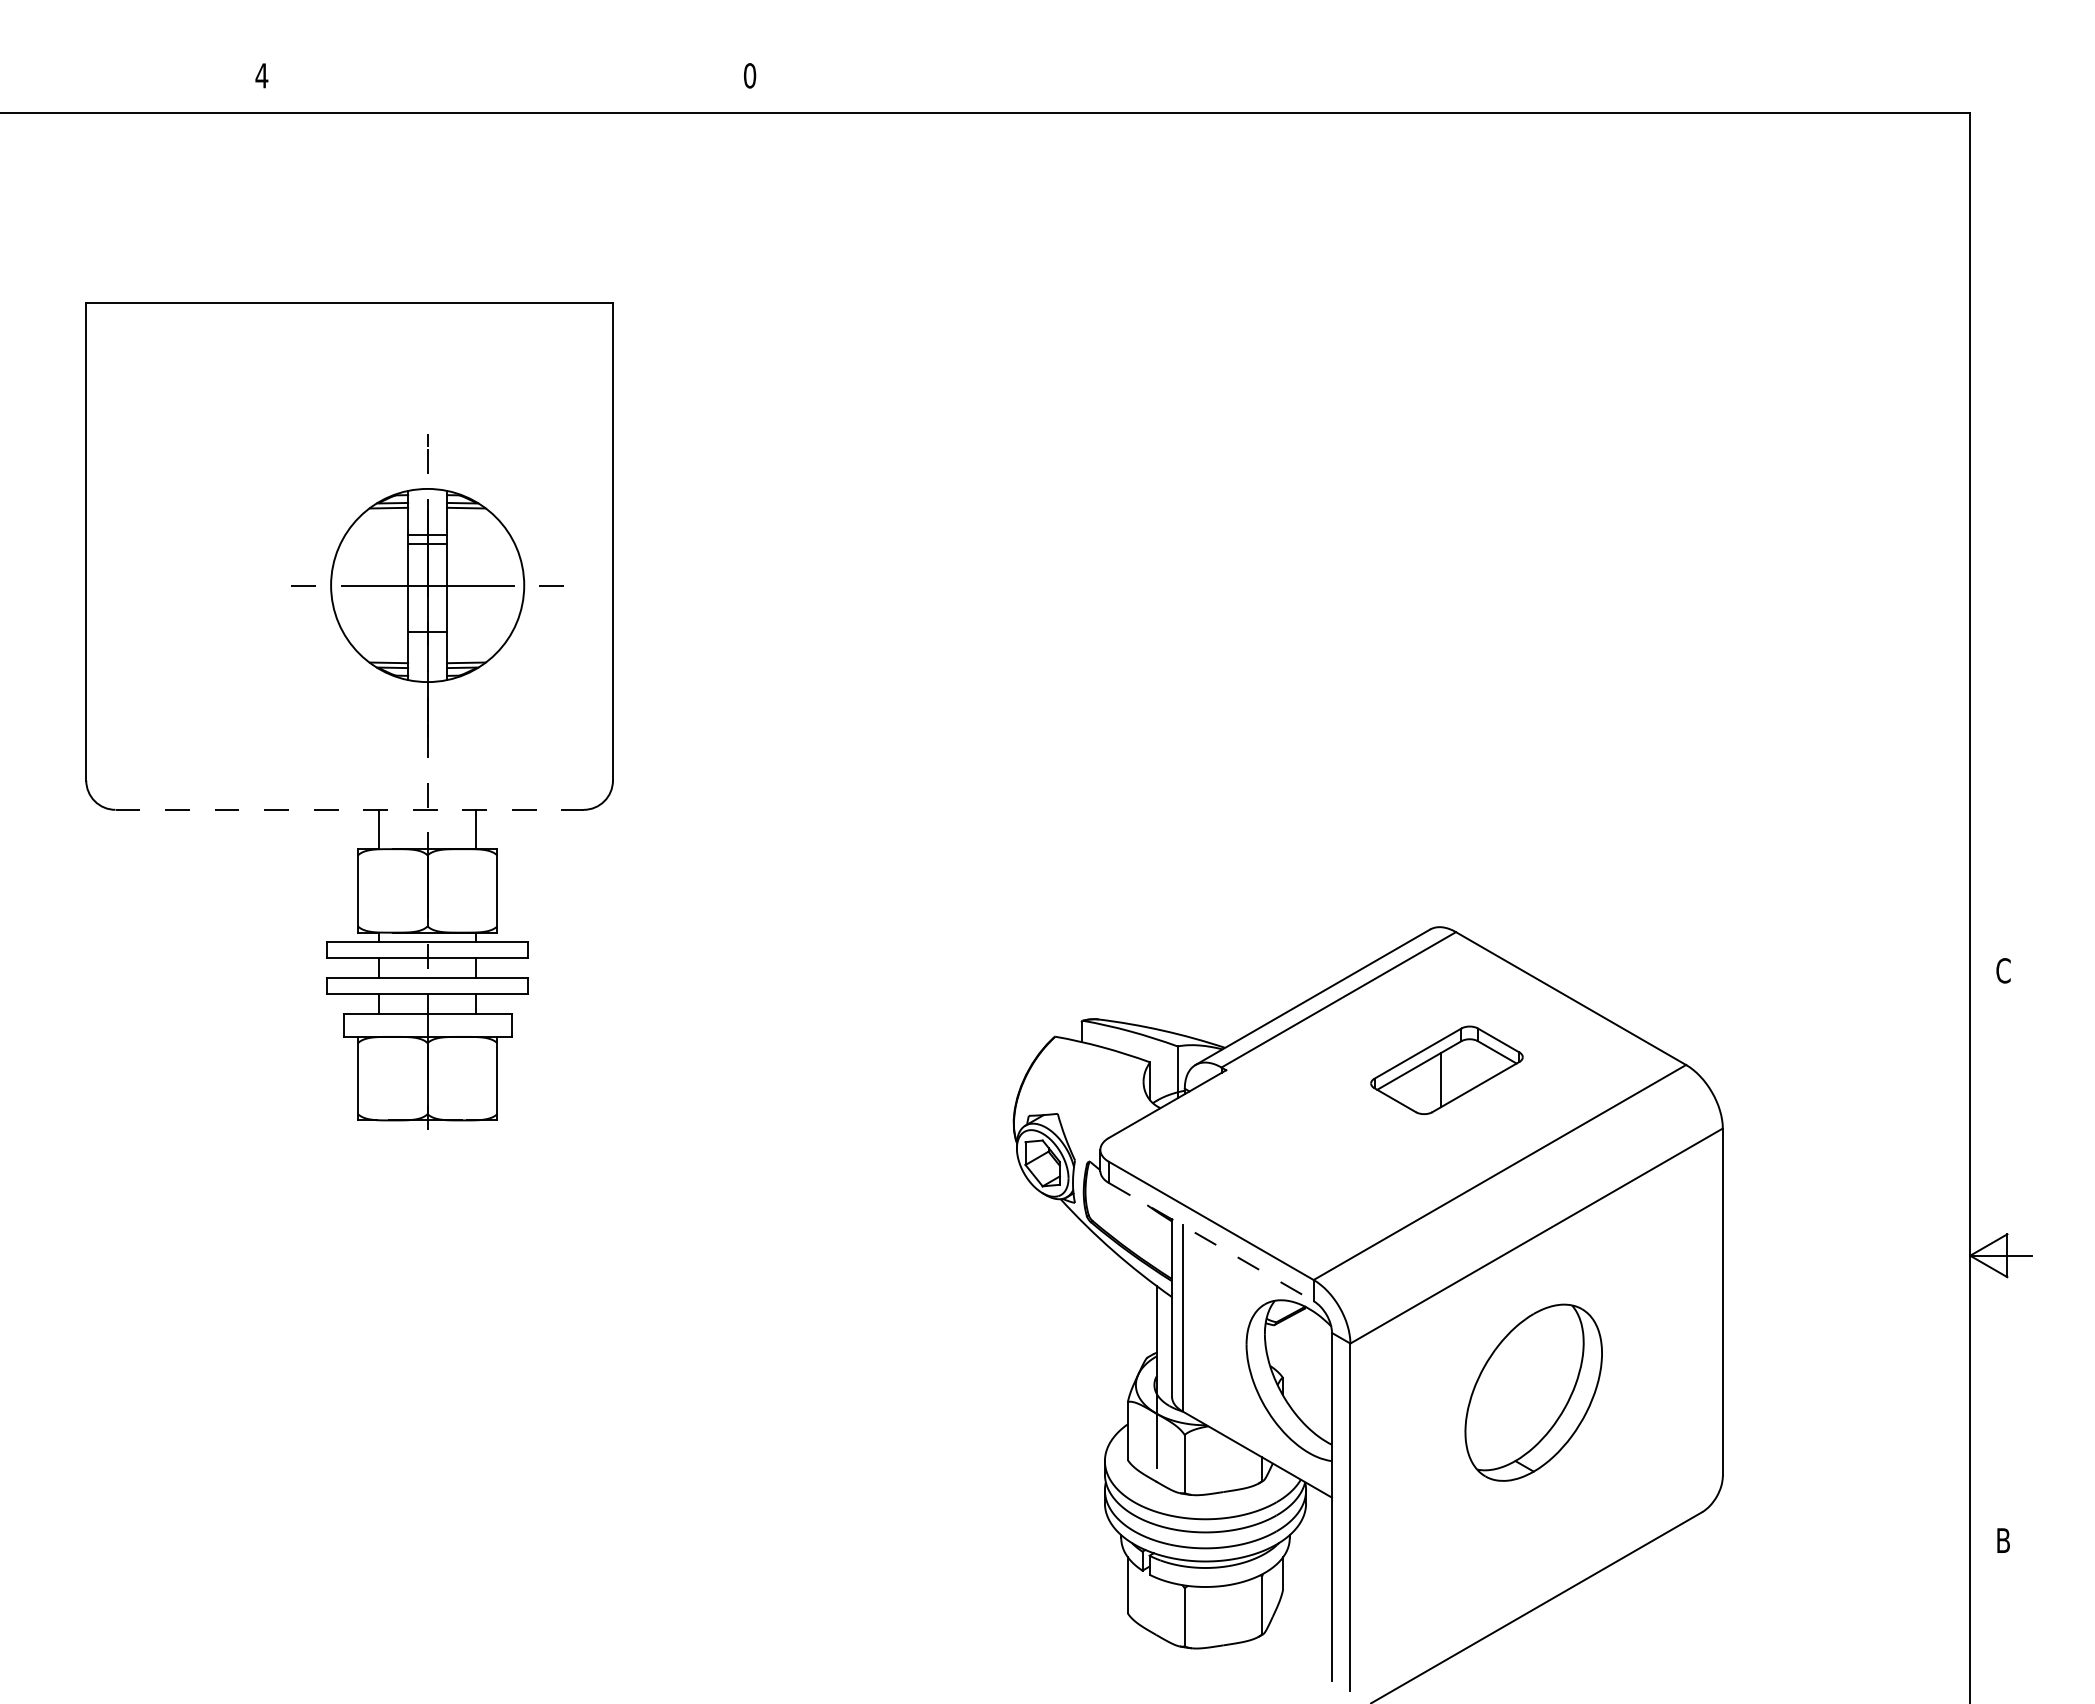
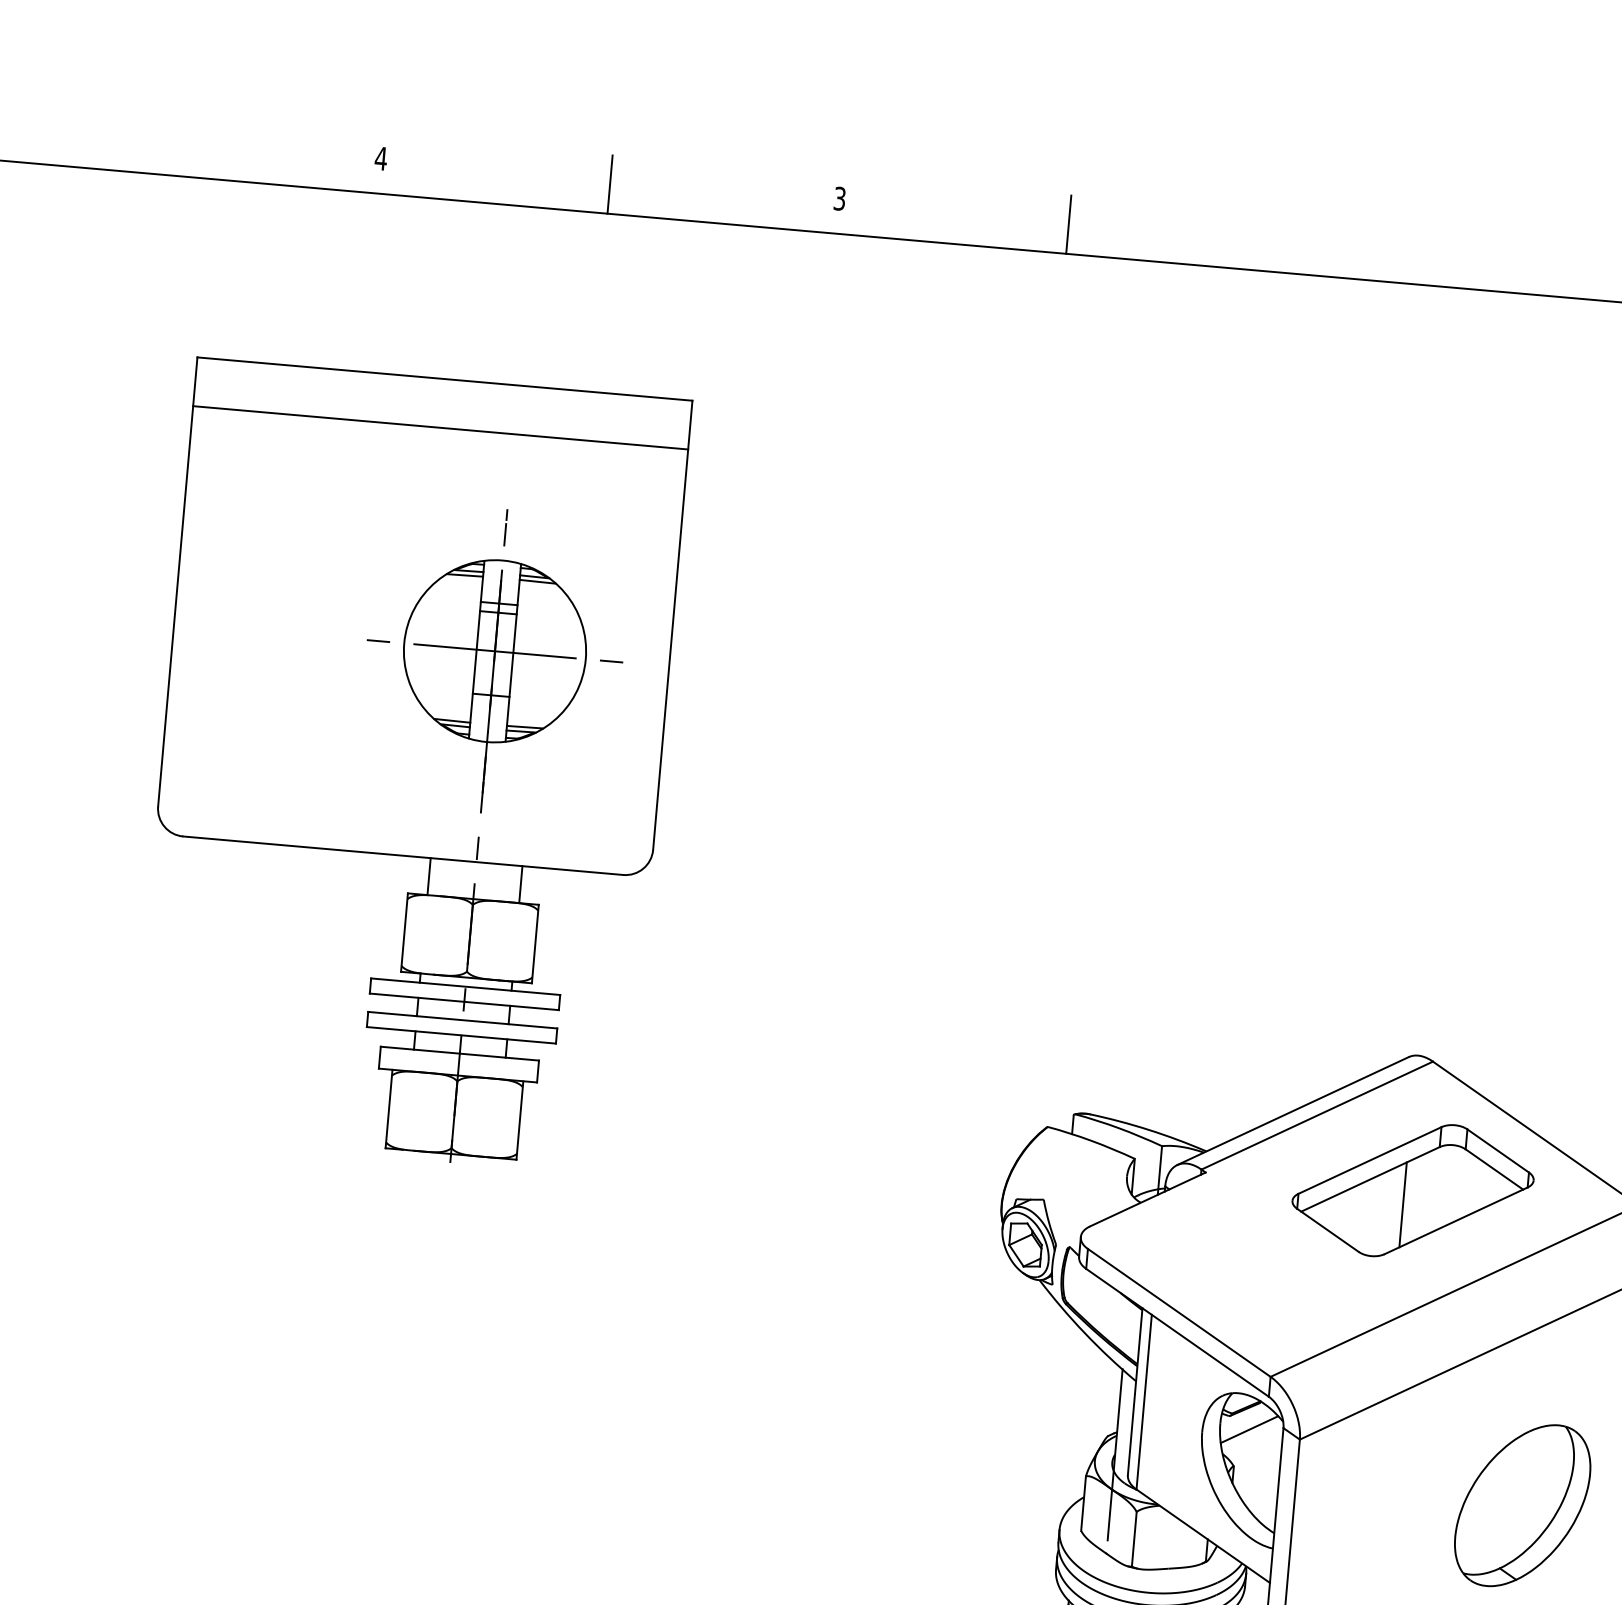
text: (750, 75) -> (840, 198), 0 -> 3
line: (506, 82) -> (610, 185), added
line: (994, 82) -> (1069, 225), added
line: (349, 354) -> (440, 427), added
line: (350, 809) -> (404, 855), dashed -> solid
part: (1446, 1070) -> (1412, 1190), size x1.67
line: (1211, 1242) -> (1177, 1333), dashed -> solid
line: (1296, 1337) -> (1249, 1429), added
part: (1533, 1392) -> (1522, 1505), moved

